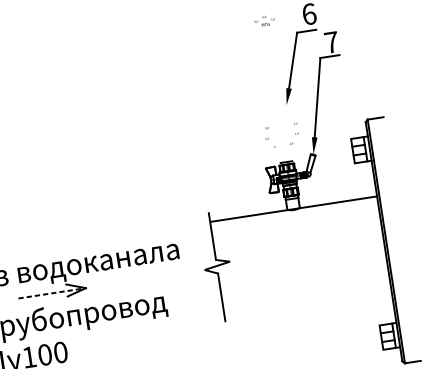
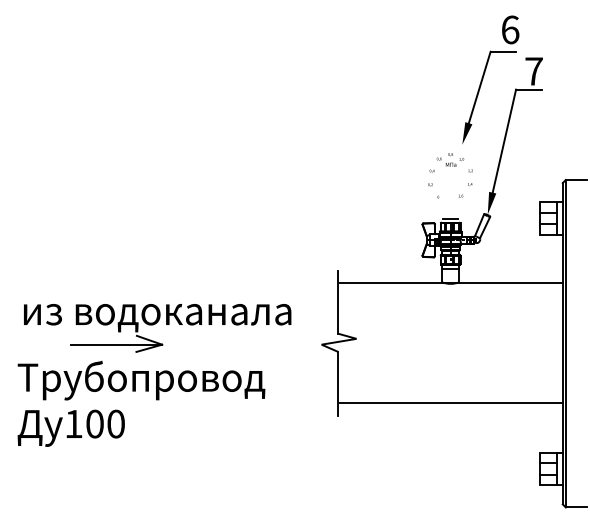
text: (264, 20) -> (450, 159), moved
line: (52, 293) -> (117, 344), dashed -> solid
line: (307, 299) -> (450, 403), added

